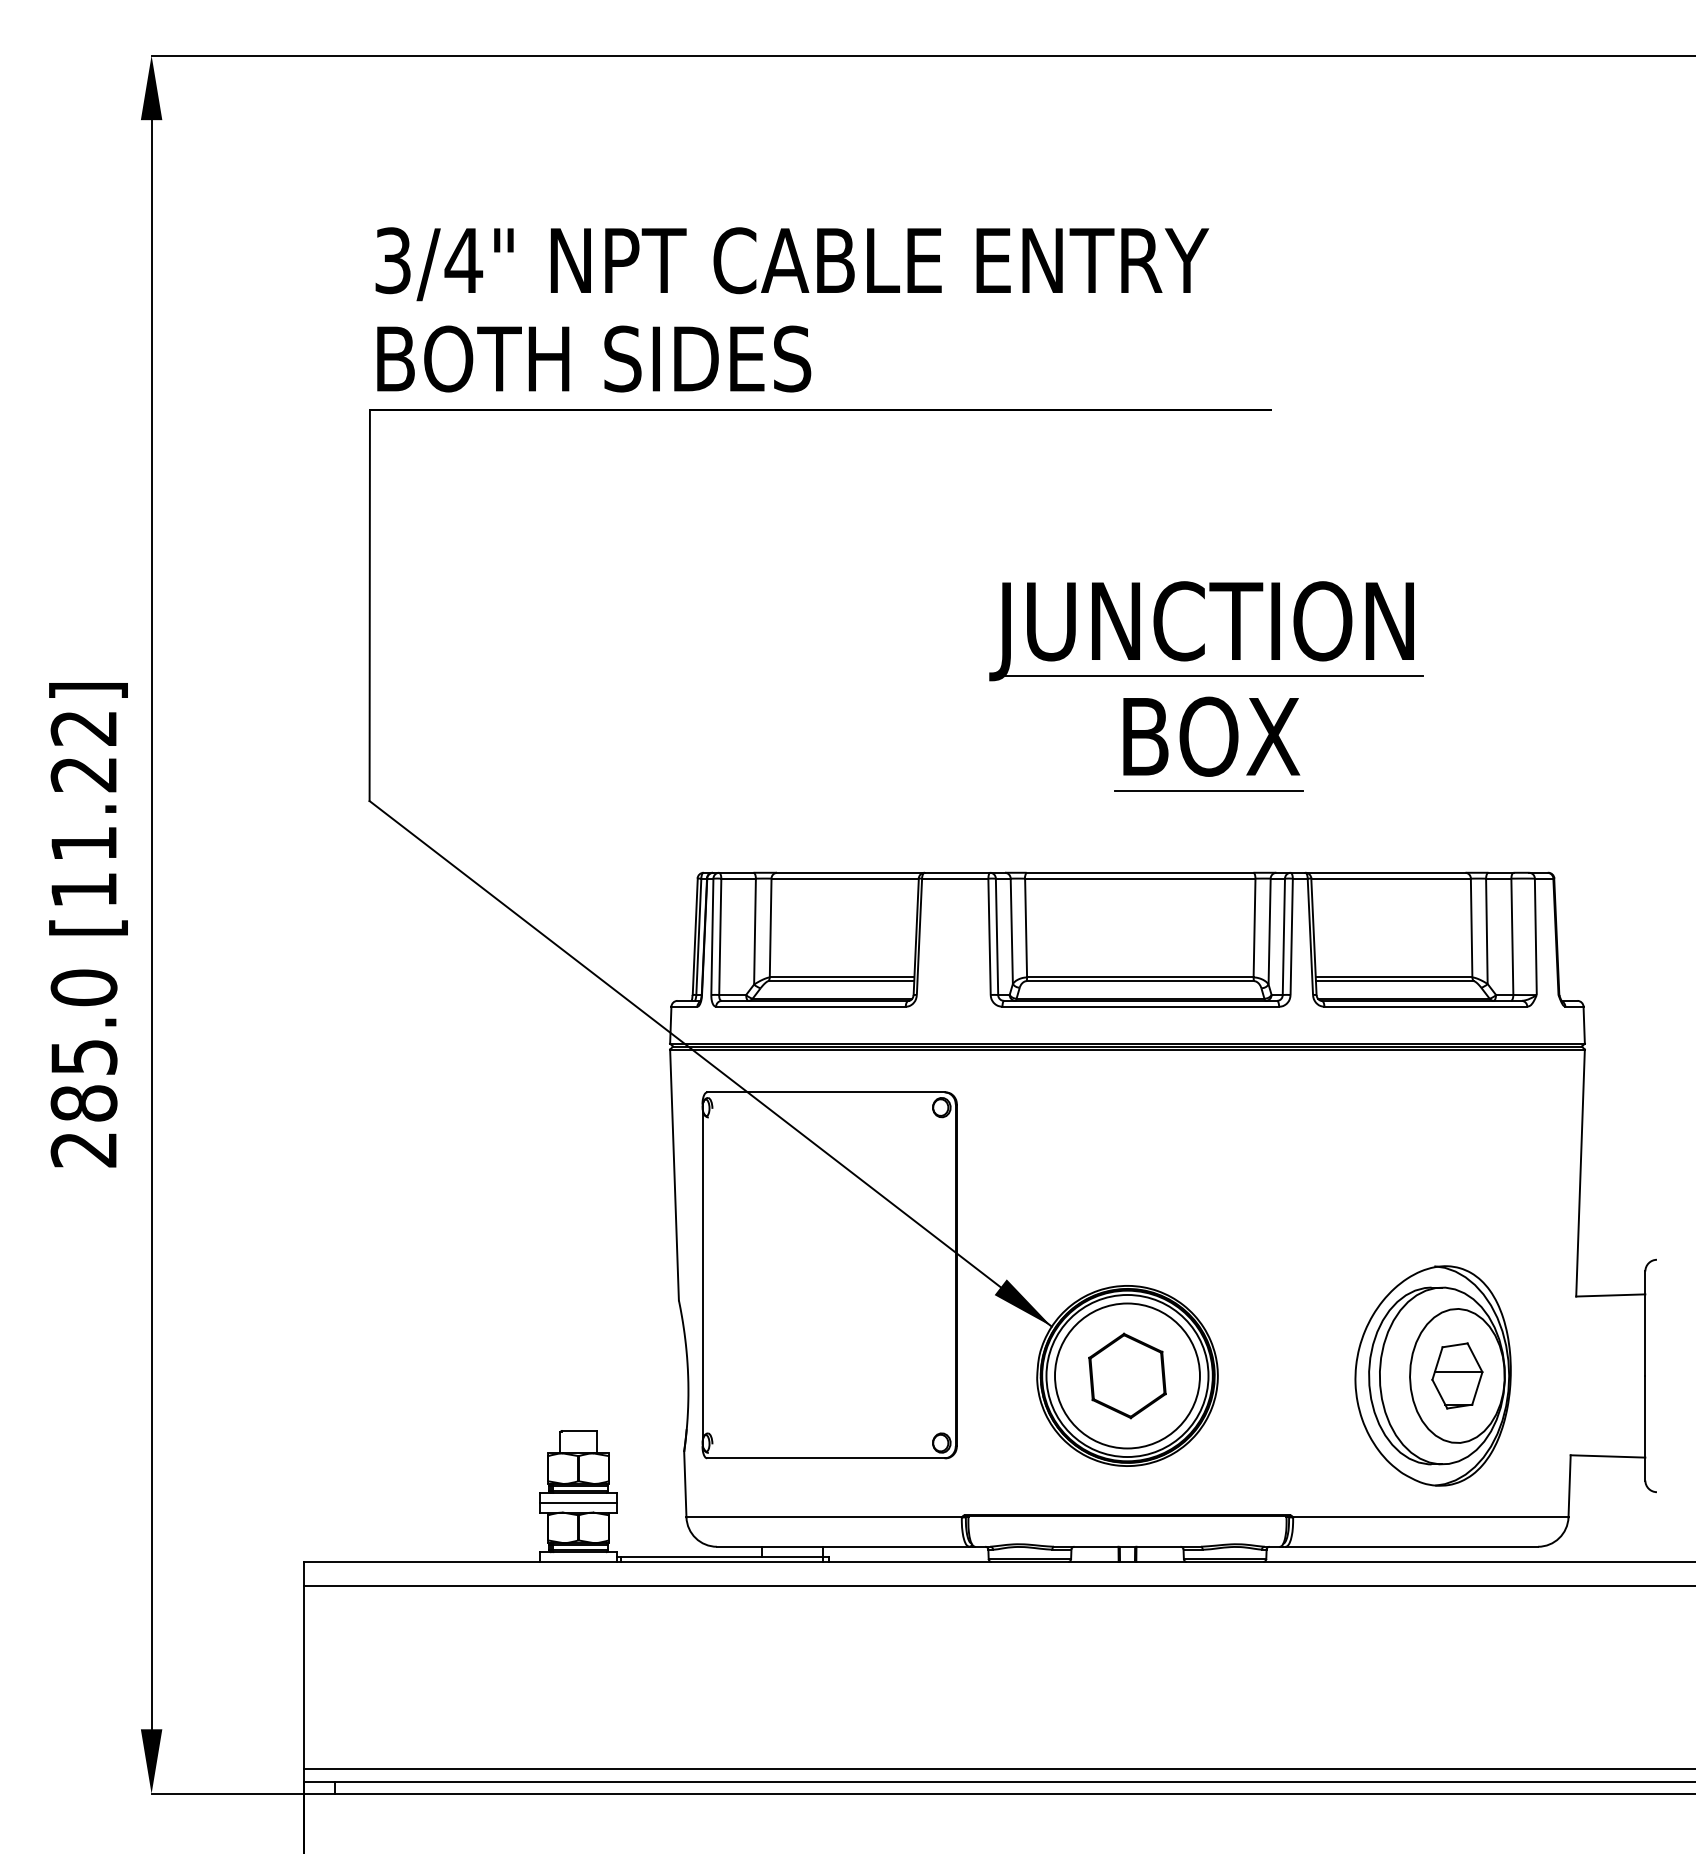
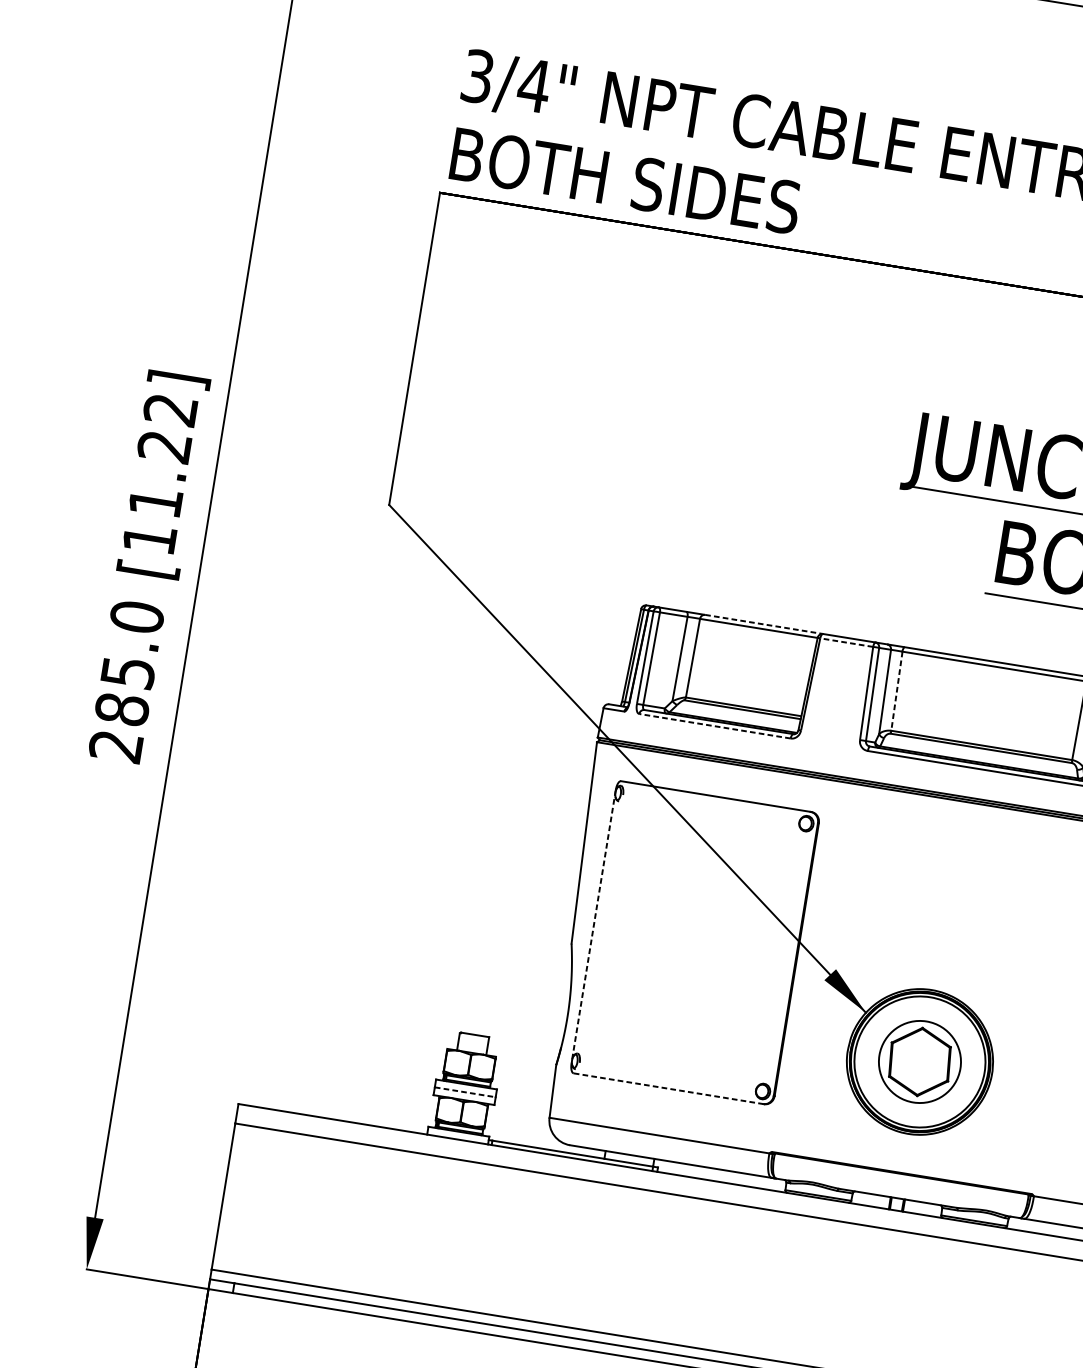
line: (850, 872) -> (763, 624), solid -> dashed
line: (954, 878) -> (846, 642), solid -> dashed
line: (1026, 927) -> (897, 690), solid -> dashed
line: (810, 1006) -> (714, 725), solid -> dashed
line: (702, 1275) -> (593, 926), solid -> dashed
circle: (1127, 1375) -> (920, 1061), size x0.7
line: (825, 1458) -> (668, 1088), solid -> dashed
line: (579, 1502) -> (466, 1092), solid -> dashed

